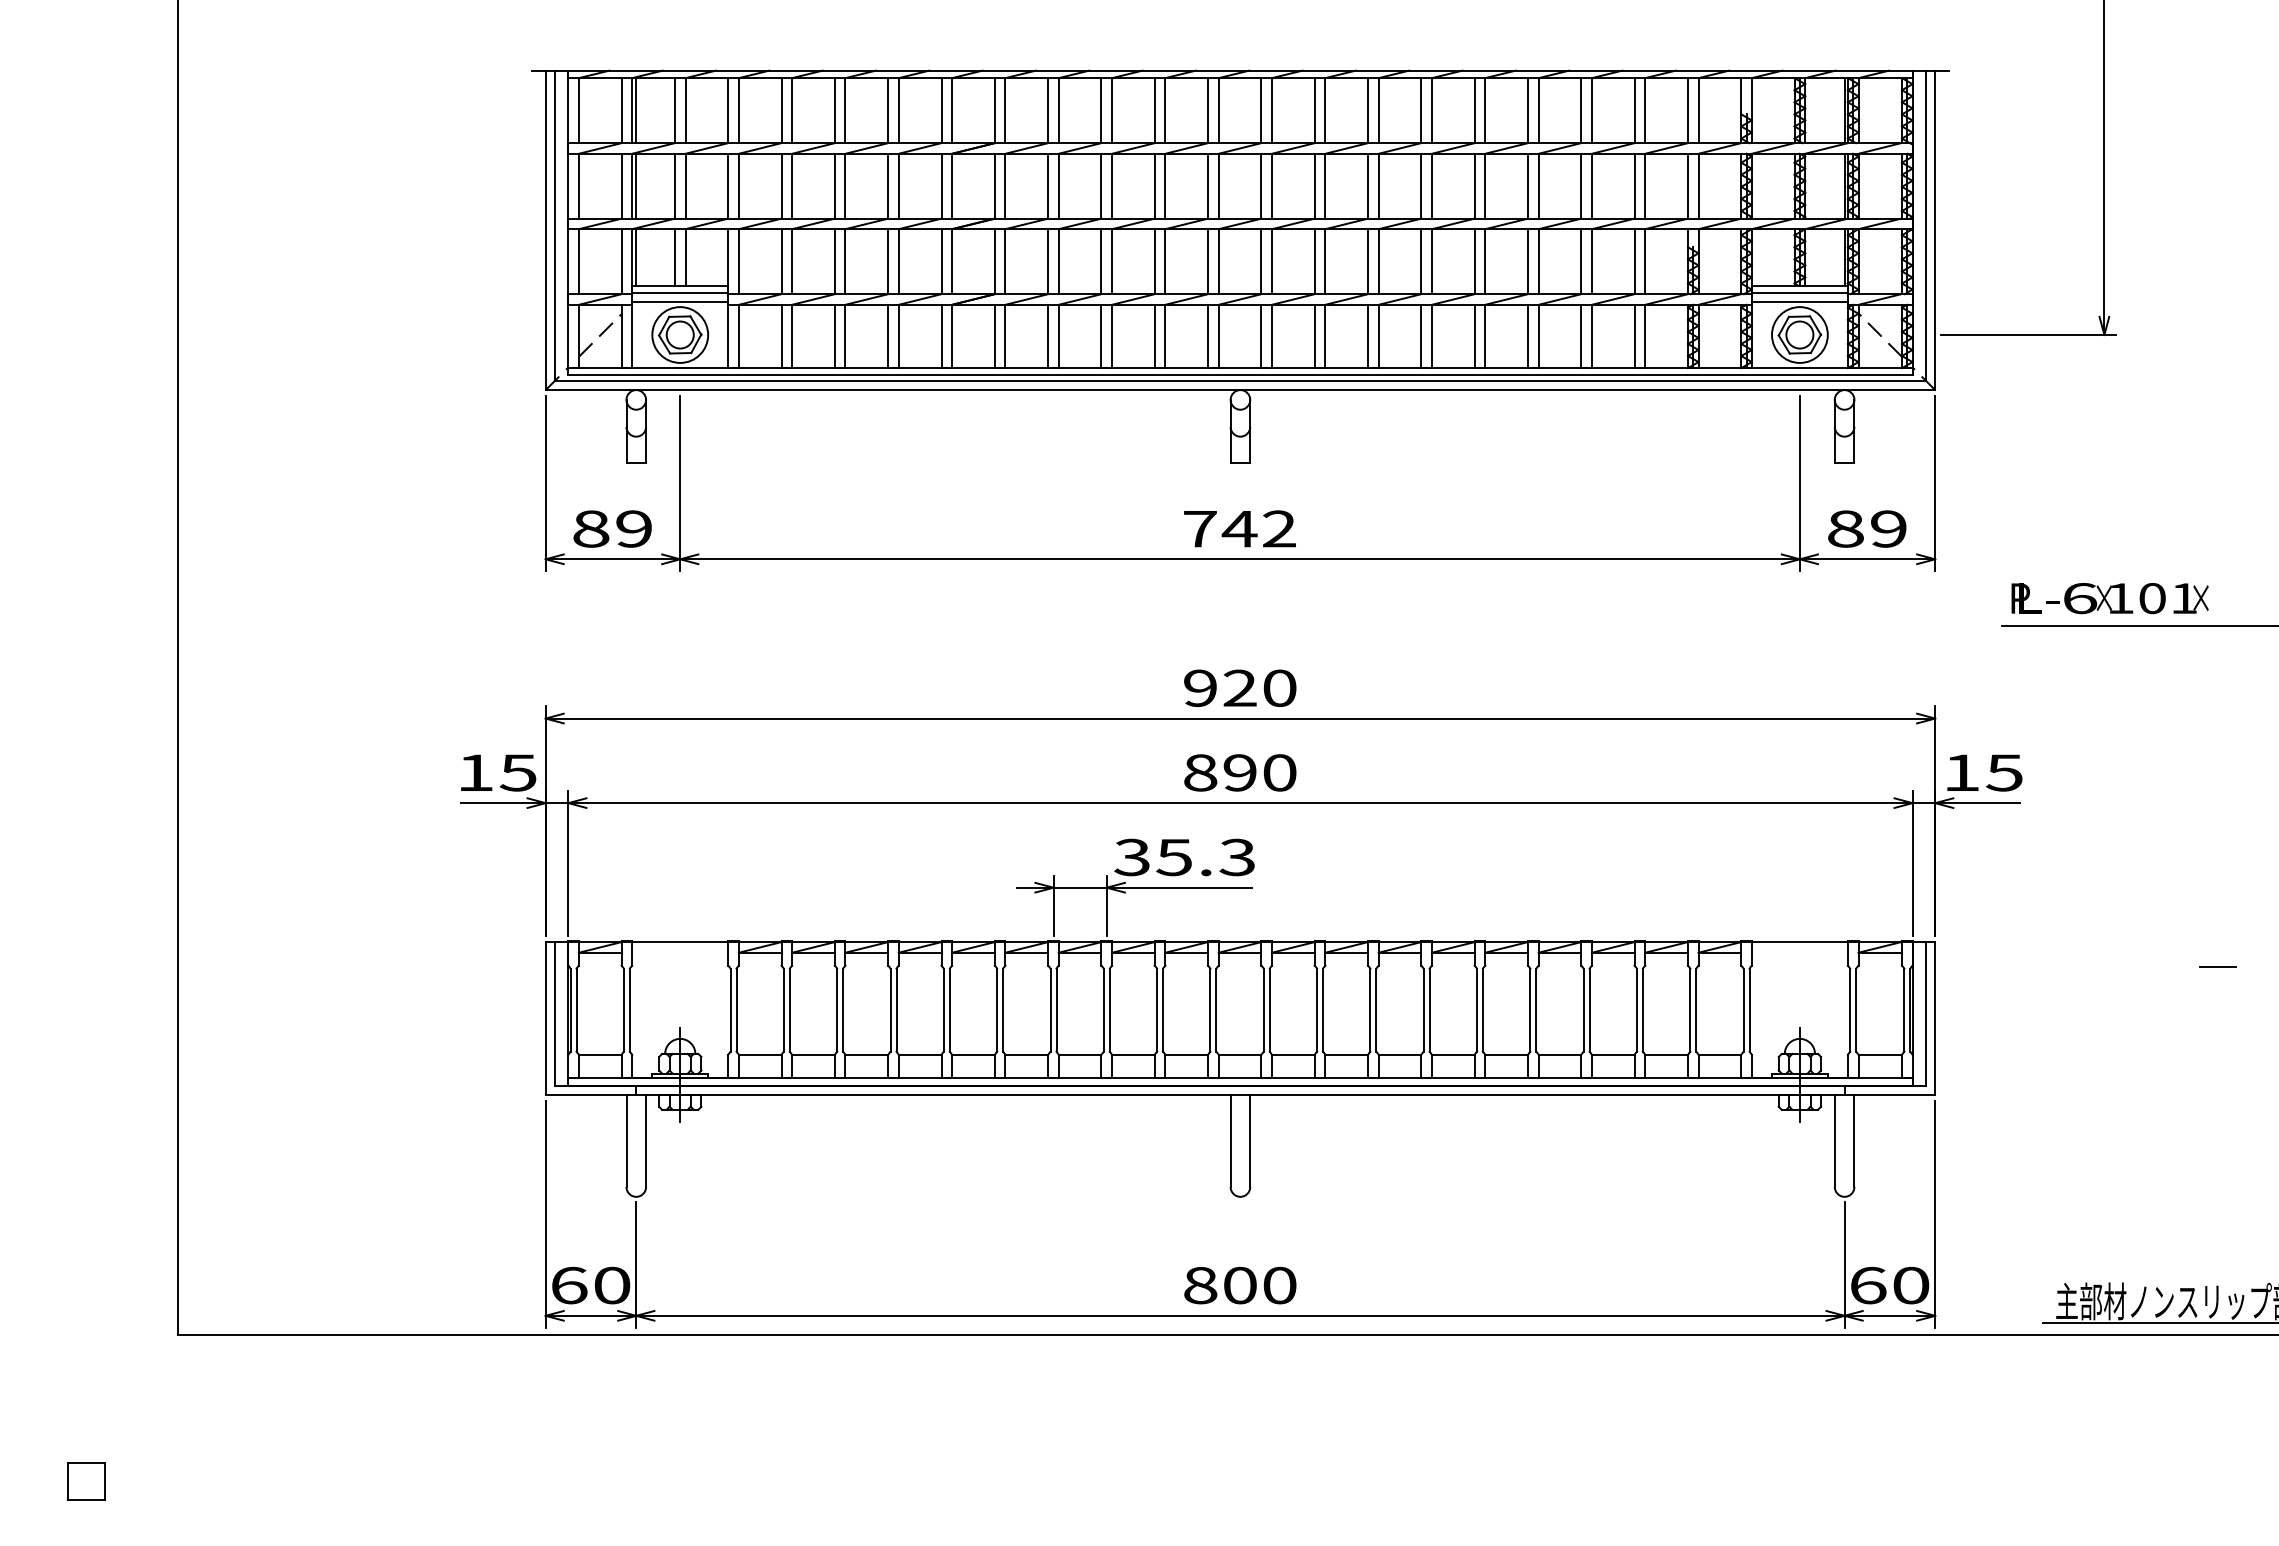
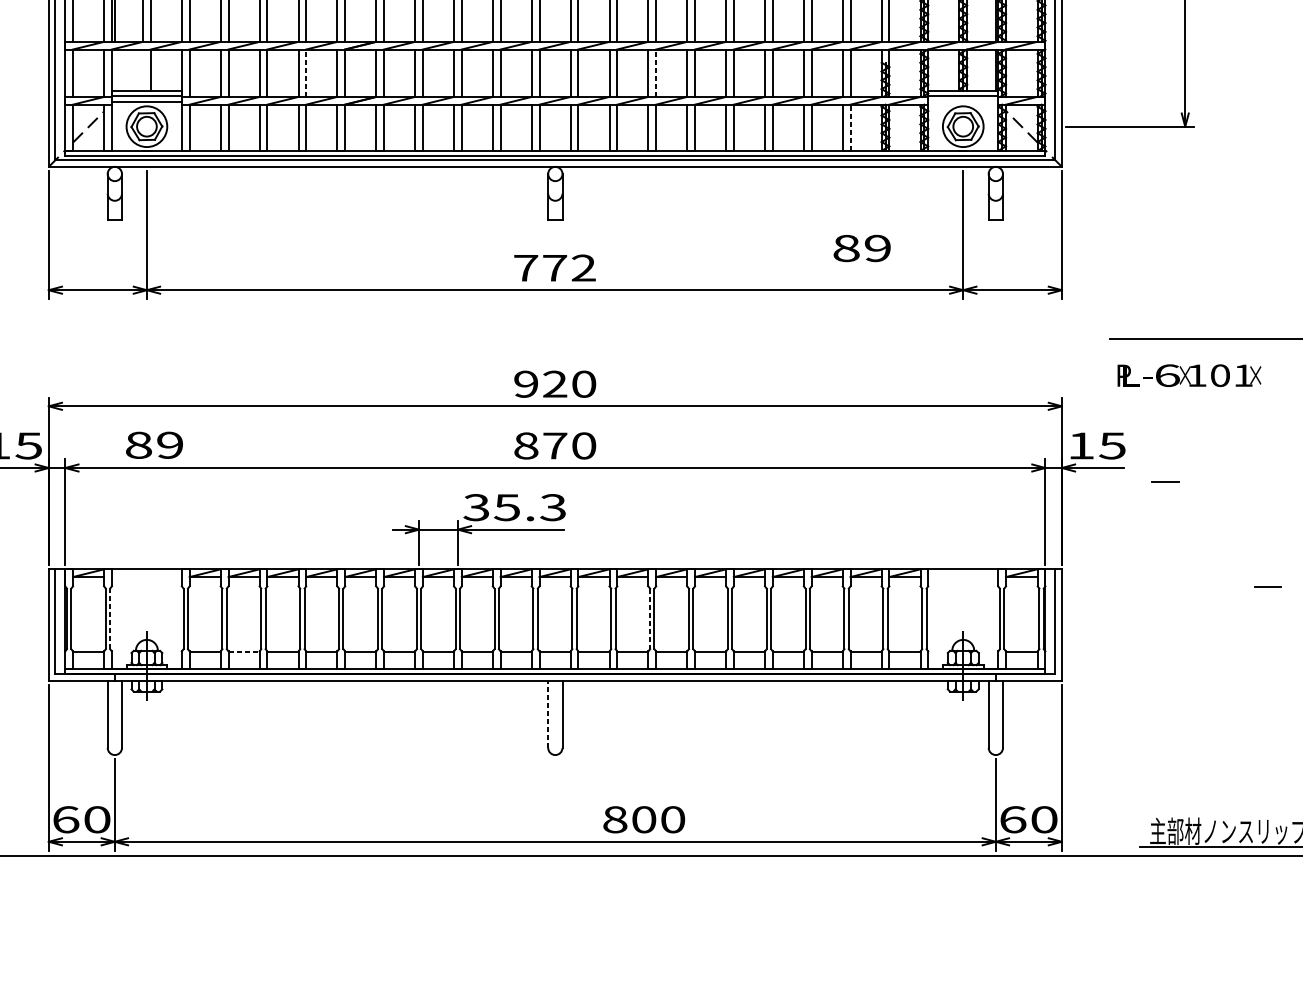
line: (636, 257) -> (115, 70), removed
line: (674, 257) -> (142, 70), removed
line: (898, 261) -> (306, 73), solid -> dashed
line: (1378, 261) -> (656, 73), solid -> dashed
line: (1799, 301) -> (962, 102), removed
line: (1645, 336) -> (850, 127), solid -> dashed
text: (612, 528) -> (154, 444), moved
text: (1867, 528) -> (862, 248), moved
text: (1239, 529) -> (554, 268), 742 -> 772
text: (2109, 598) -> (1188, 375), moved
text: (1239, 772) -> (554, 445), 890 -> 870
line: (2076, 822) -> (1164, 482), added
line: (629, 1010) -> (109, 619), solid -> dashed
line: (1370, 1010) -> (650, 619), solid -> dashed
line: (814, 1055) -> (244, 651), solid -> dashed
line: (1230, 1140) -> (548, 713), solid -> dashed
text: (1240, 1285) -> (644, 819), moved

